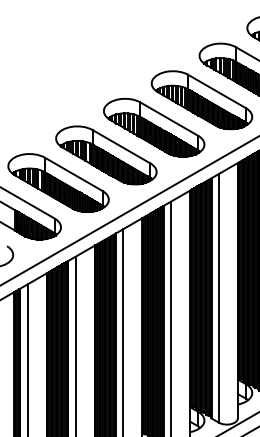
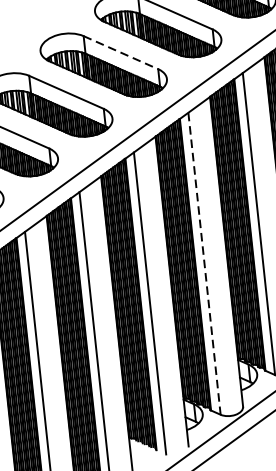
line: (169, 119) -> (121, 53), solid -> dashed
line: (218, 298) -> (203, 264), solid -> dashed

